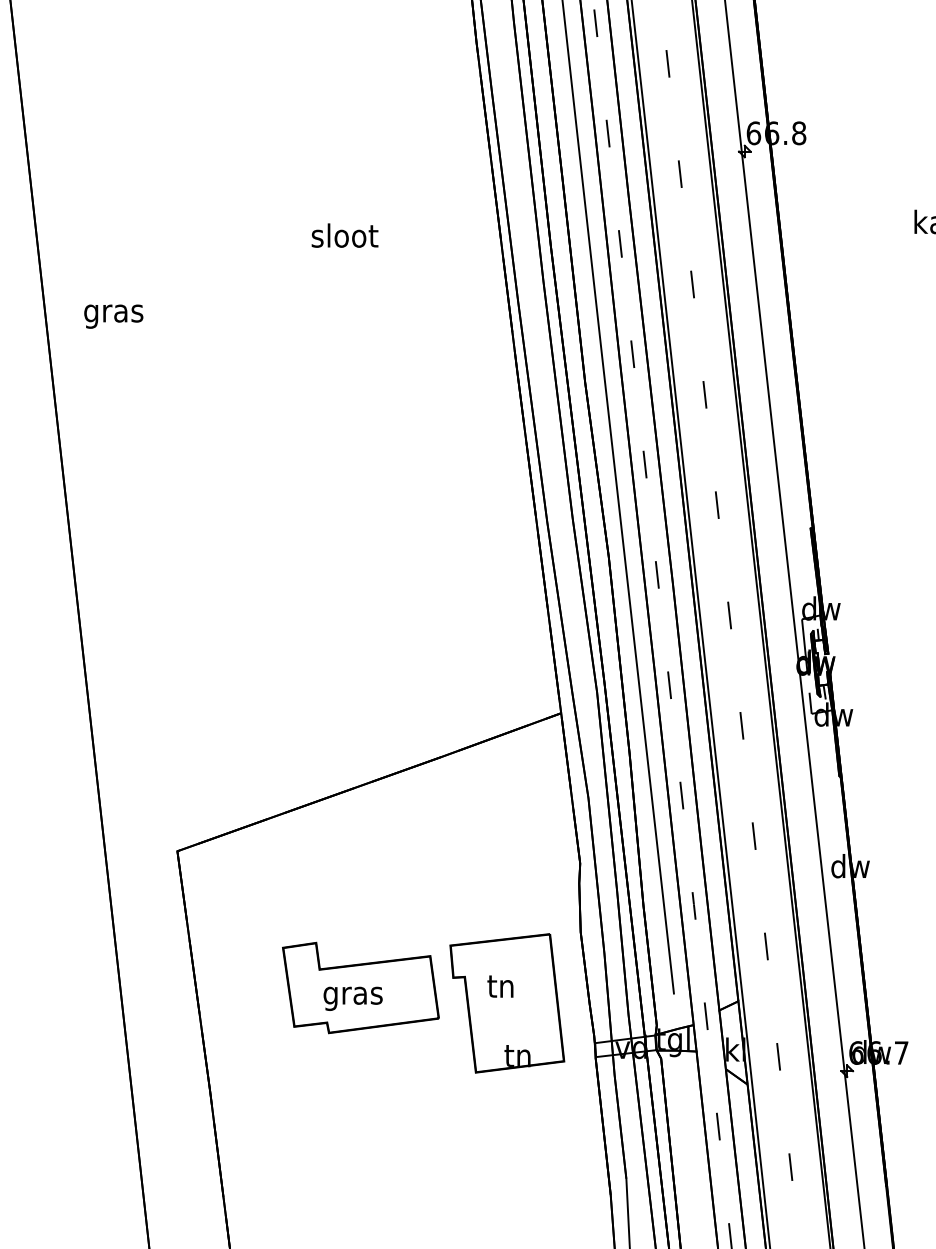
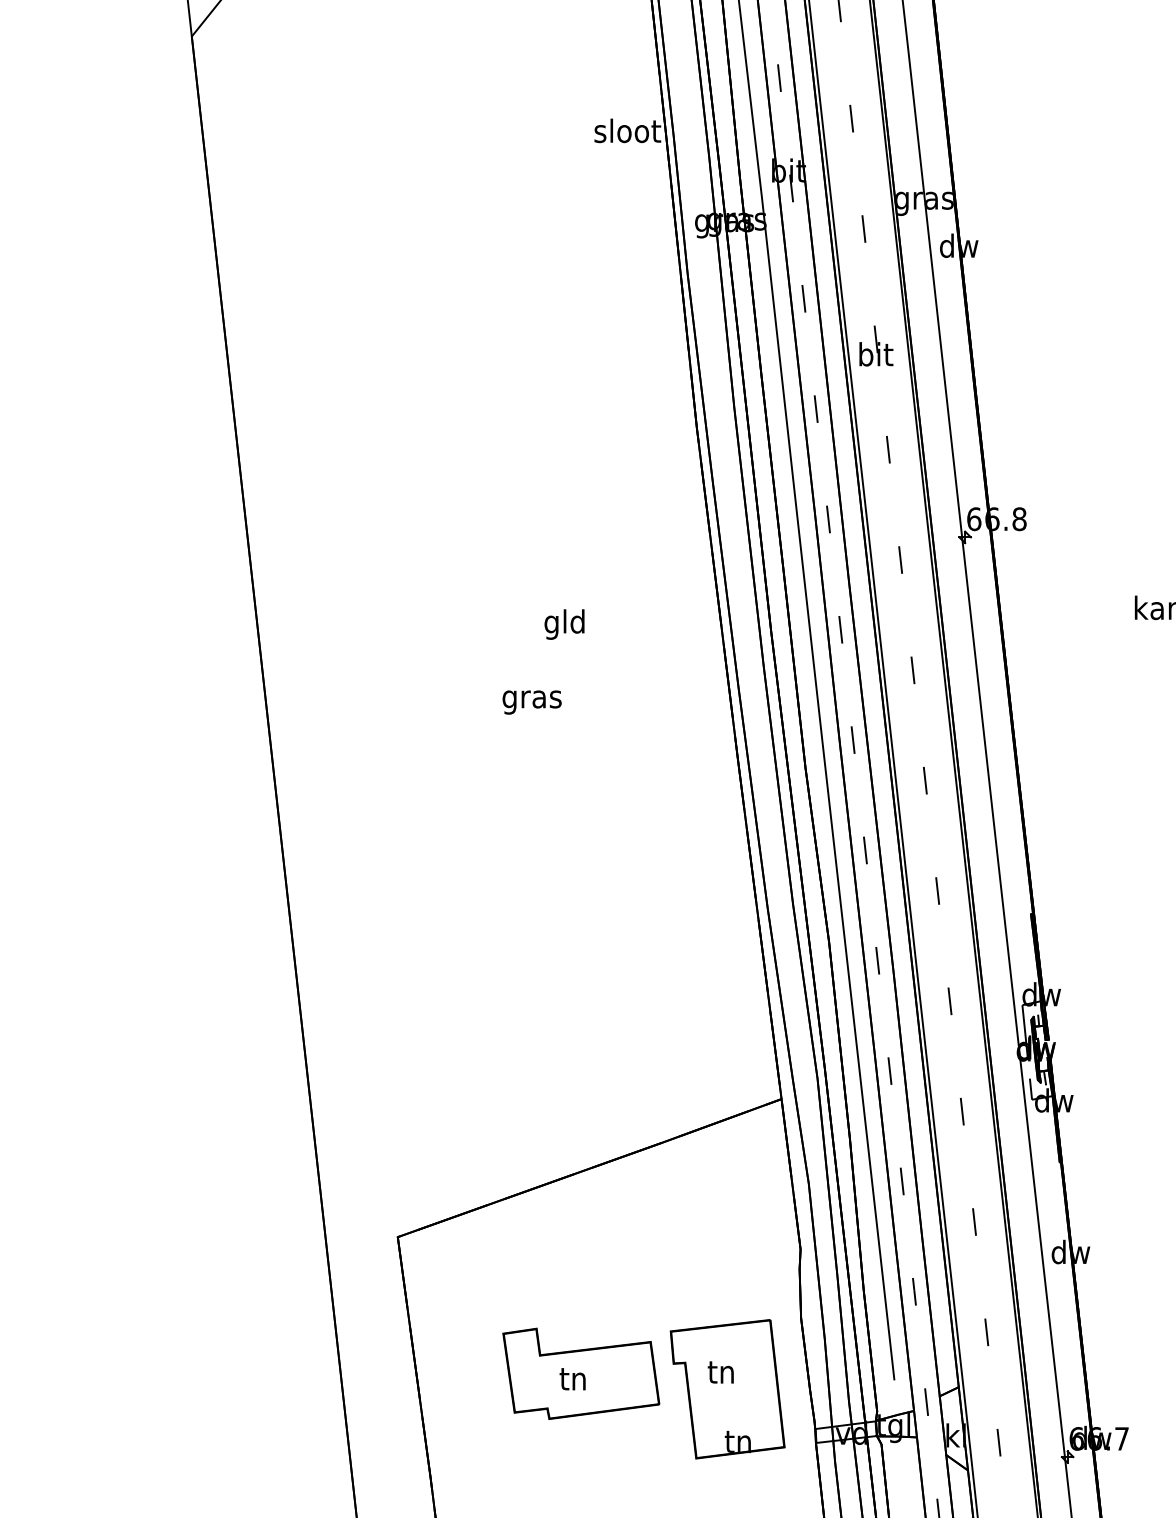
text: (345, 238) -> (565, 624), sloot -> gld
text: (113, 316) -> (531, 702), moved
text: (353, 996) -> (573, 1382), gras -> tn

